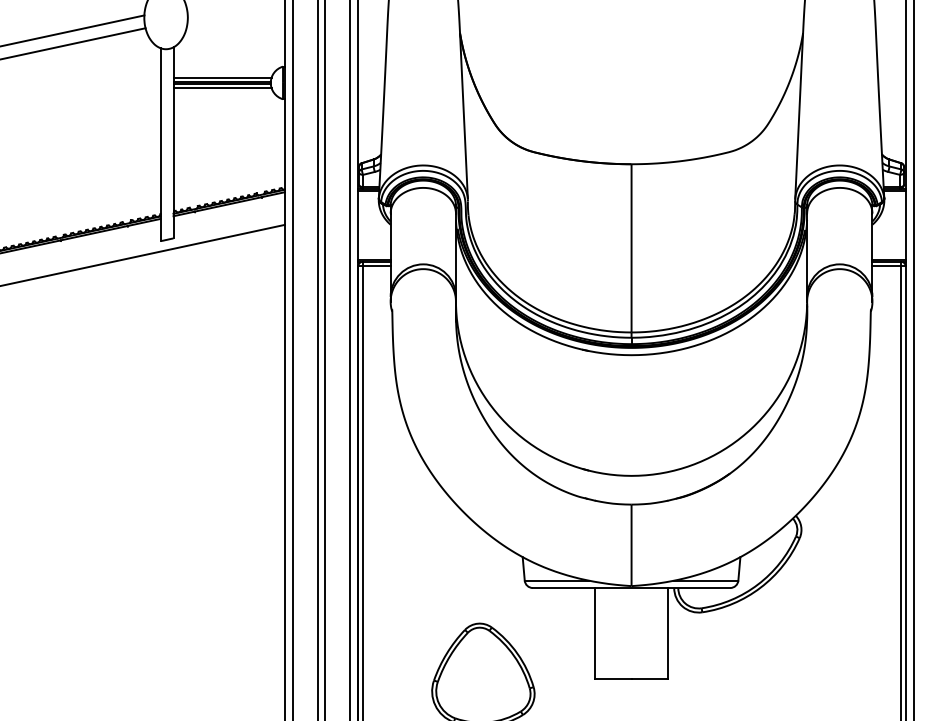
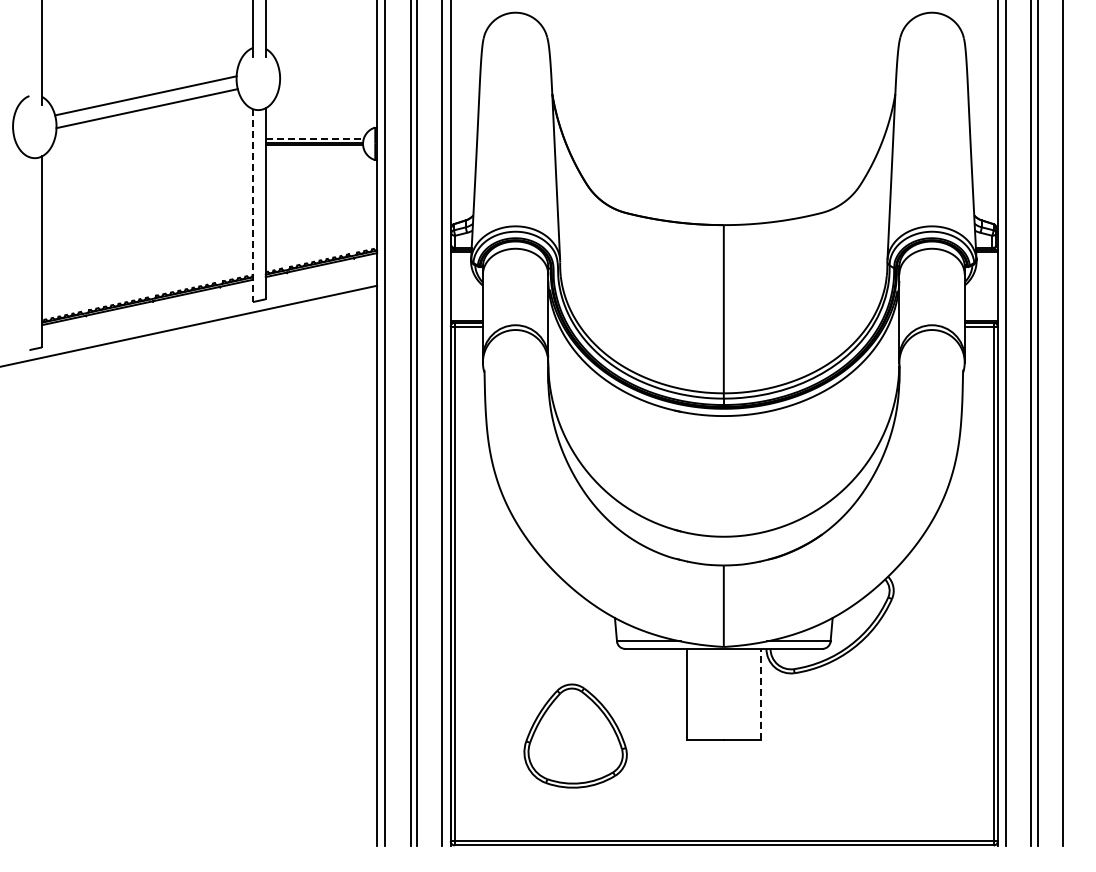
line: (222, 77) -> (314, 138), solid -> dashed
line: (222, 87) -> (314, 148), removed
line: (160, 145) -> (252, 206), solid -> dashed
line: (668, 632) -> (760, 693), solid -> dashed

